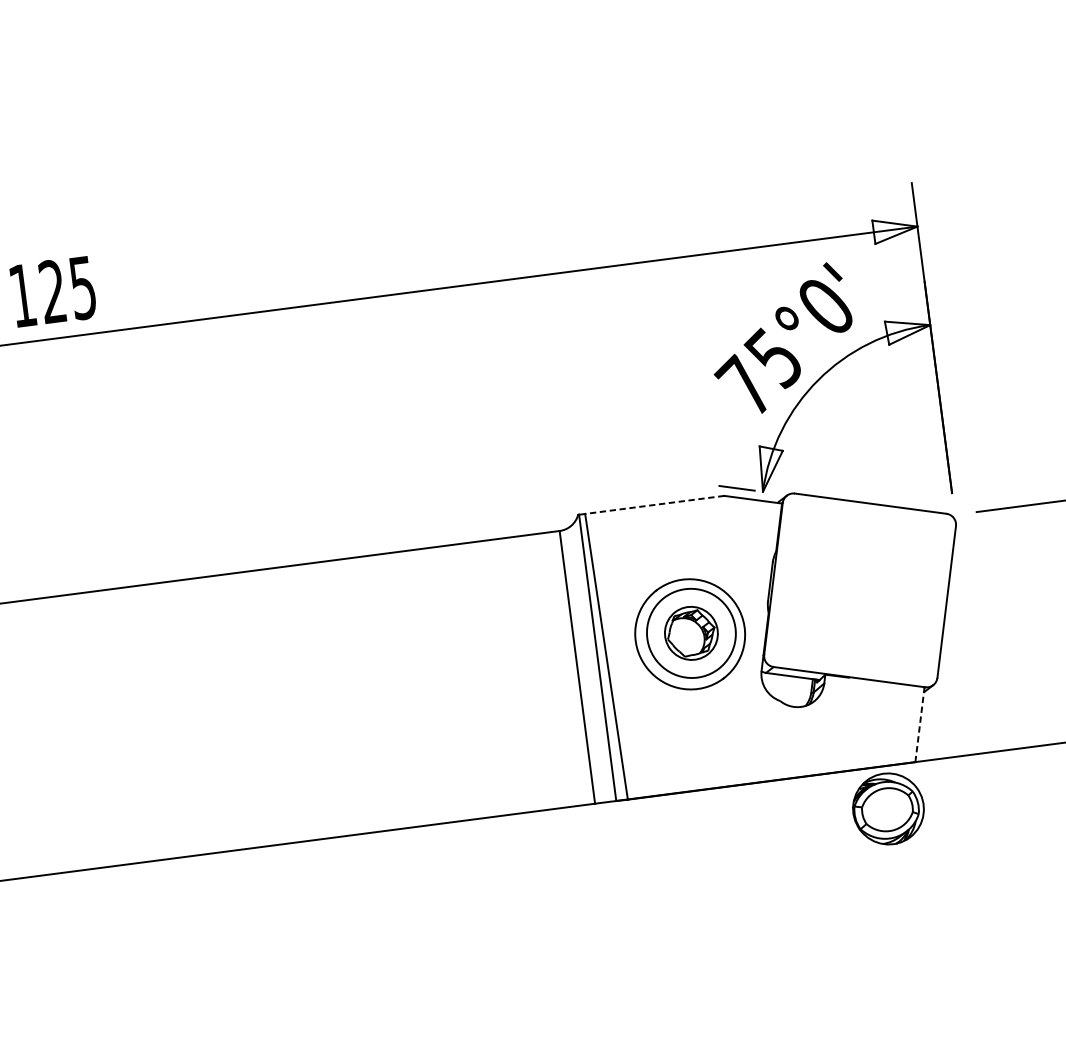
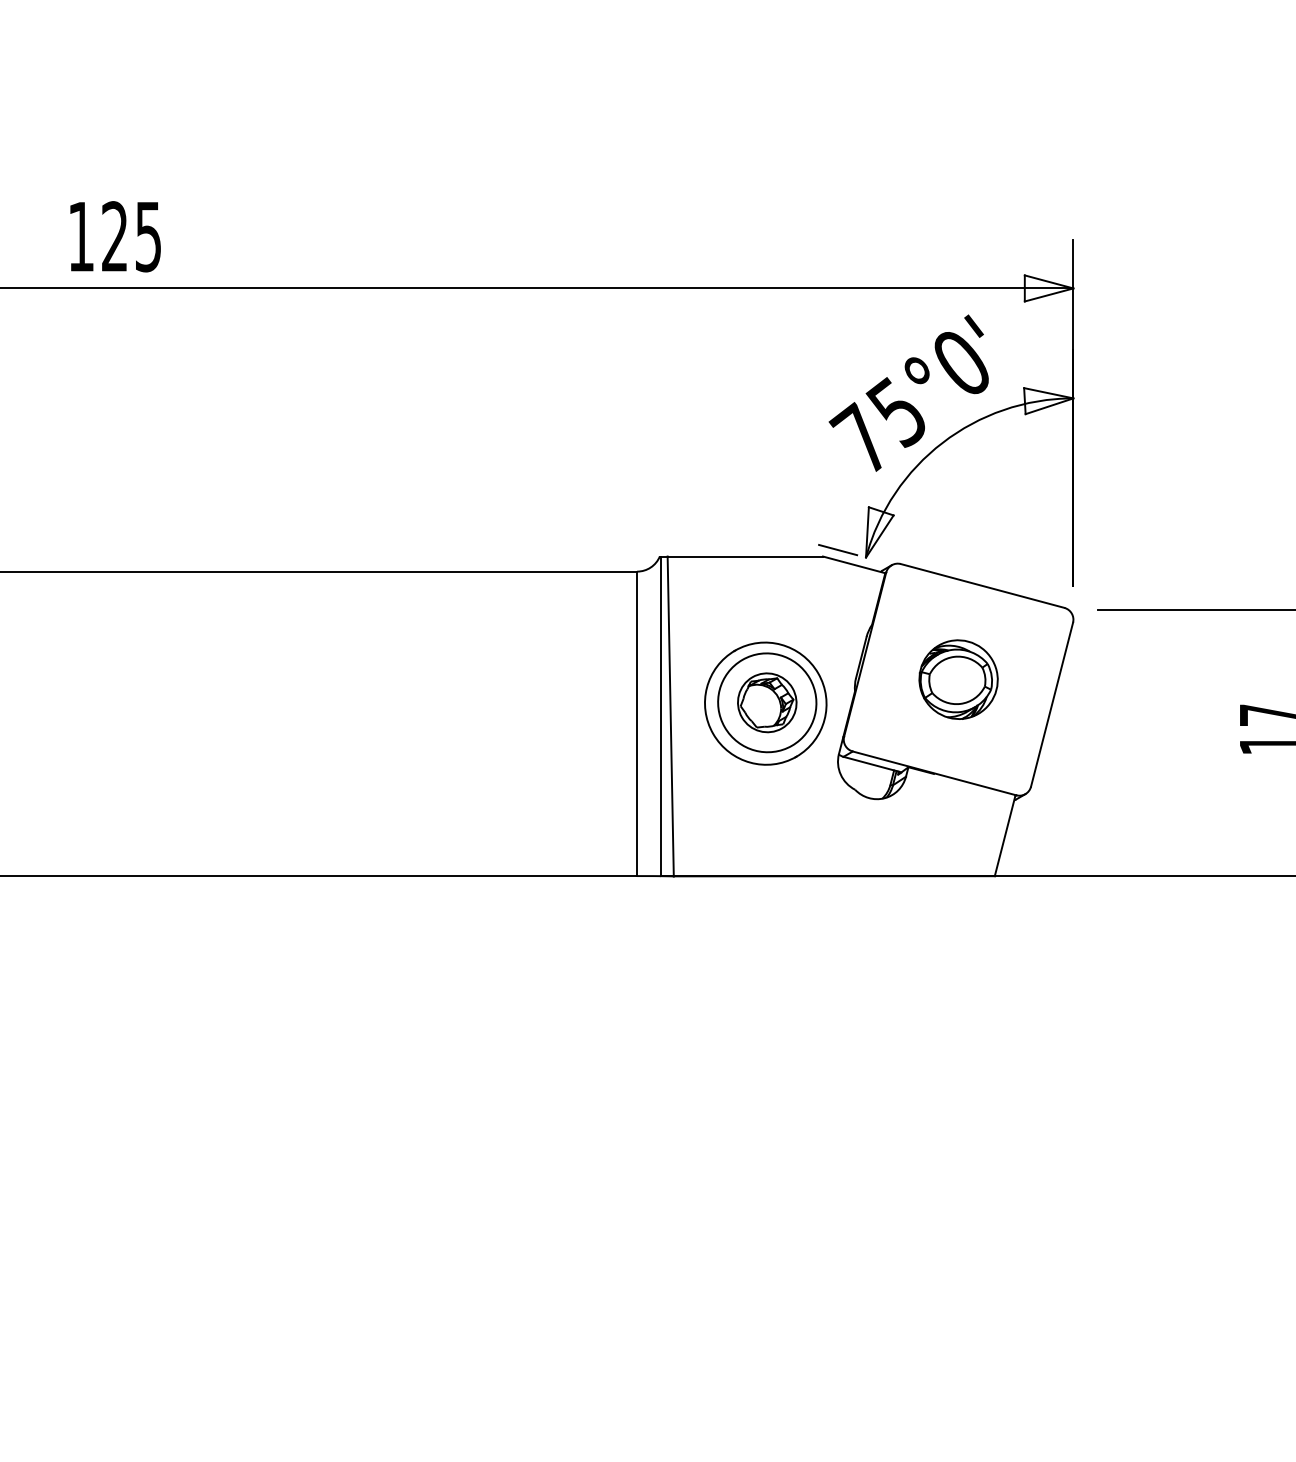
line: (654, 504) -> (745, 556), dashed -> solid
line: (920, 724) -> (1005, 835), dashed -> solid
part: (888, 808) -> (958, 679), moved

